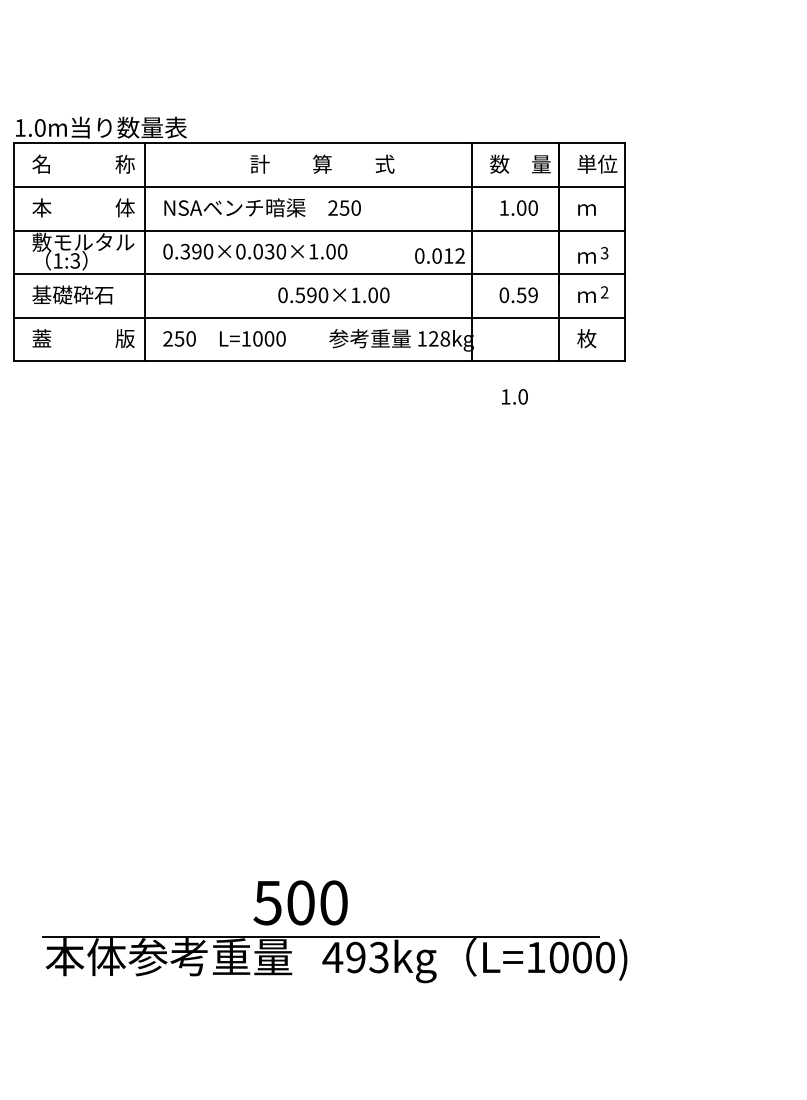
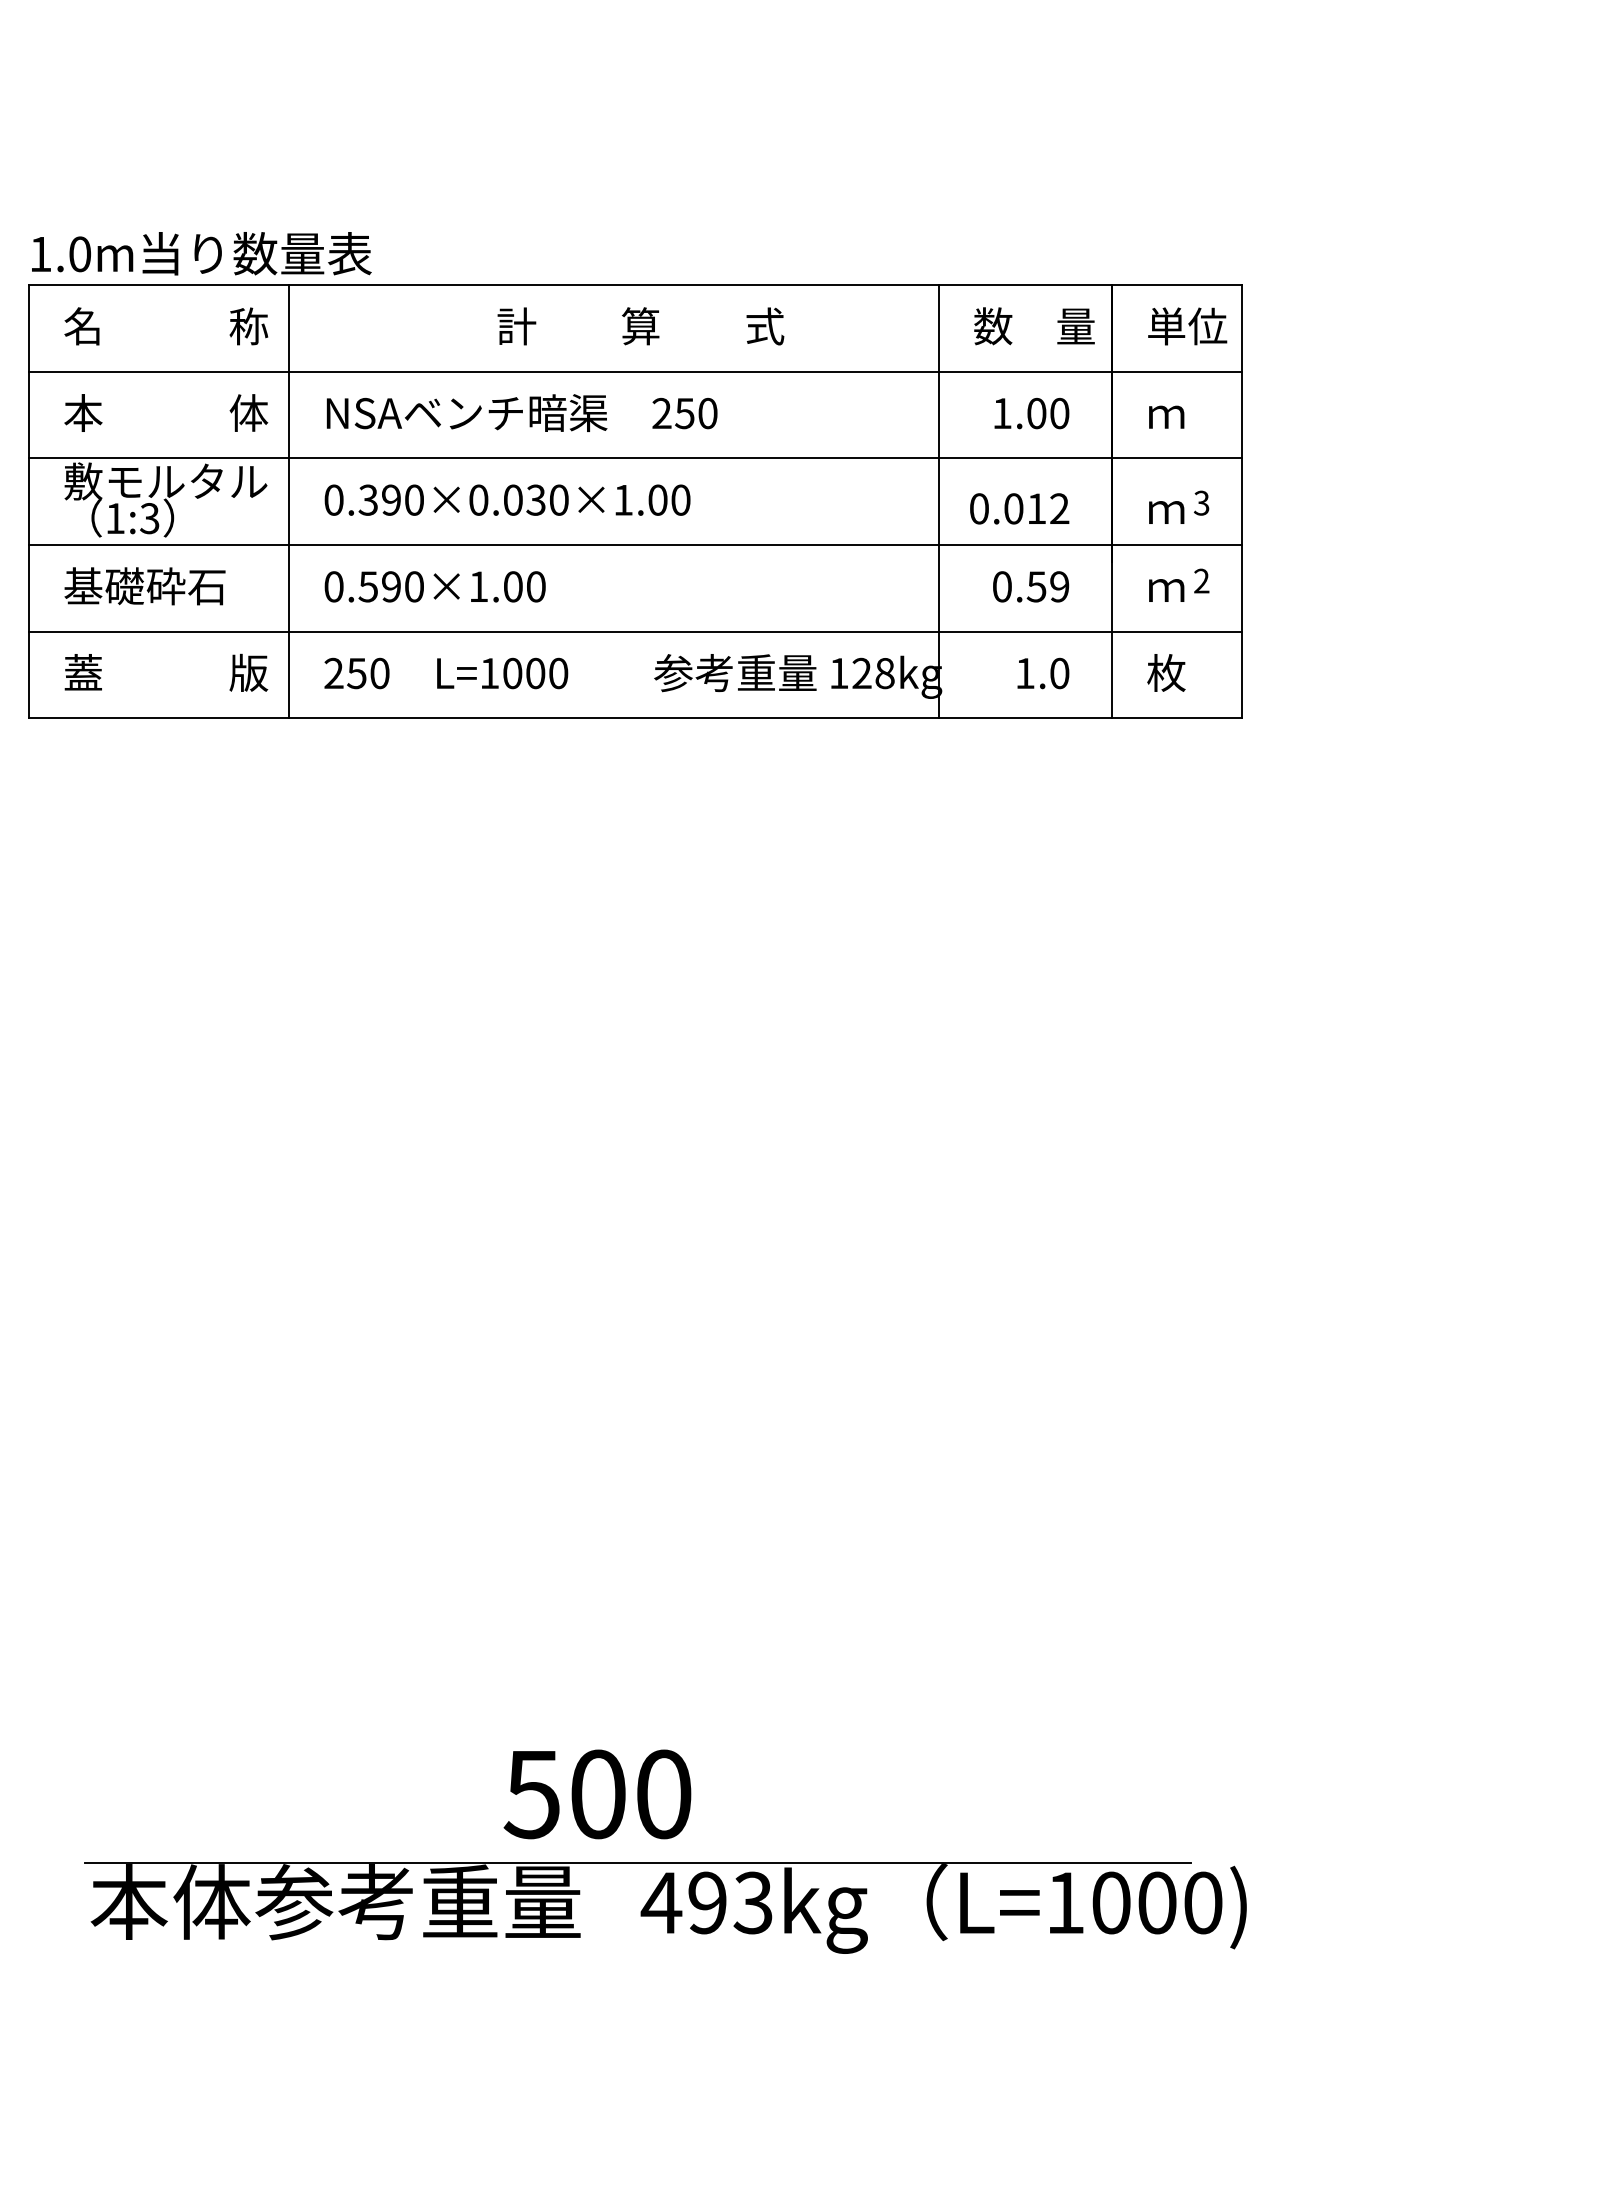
text: (439, 255) -> (1018, 507), moved
text: (333, 295) -> (434, 587), moved
text: (514, 396) -> (1042, 672), moved

